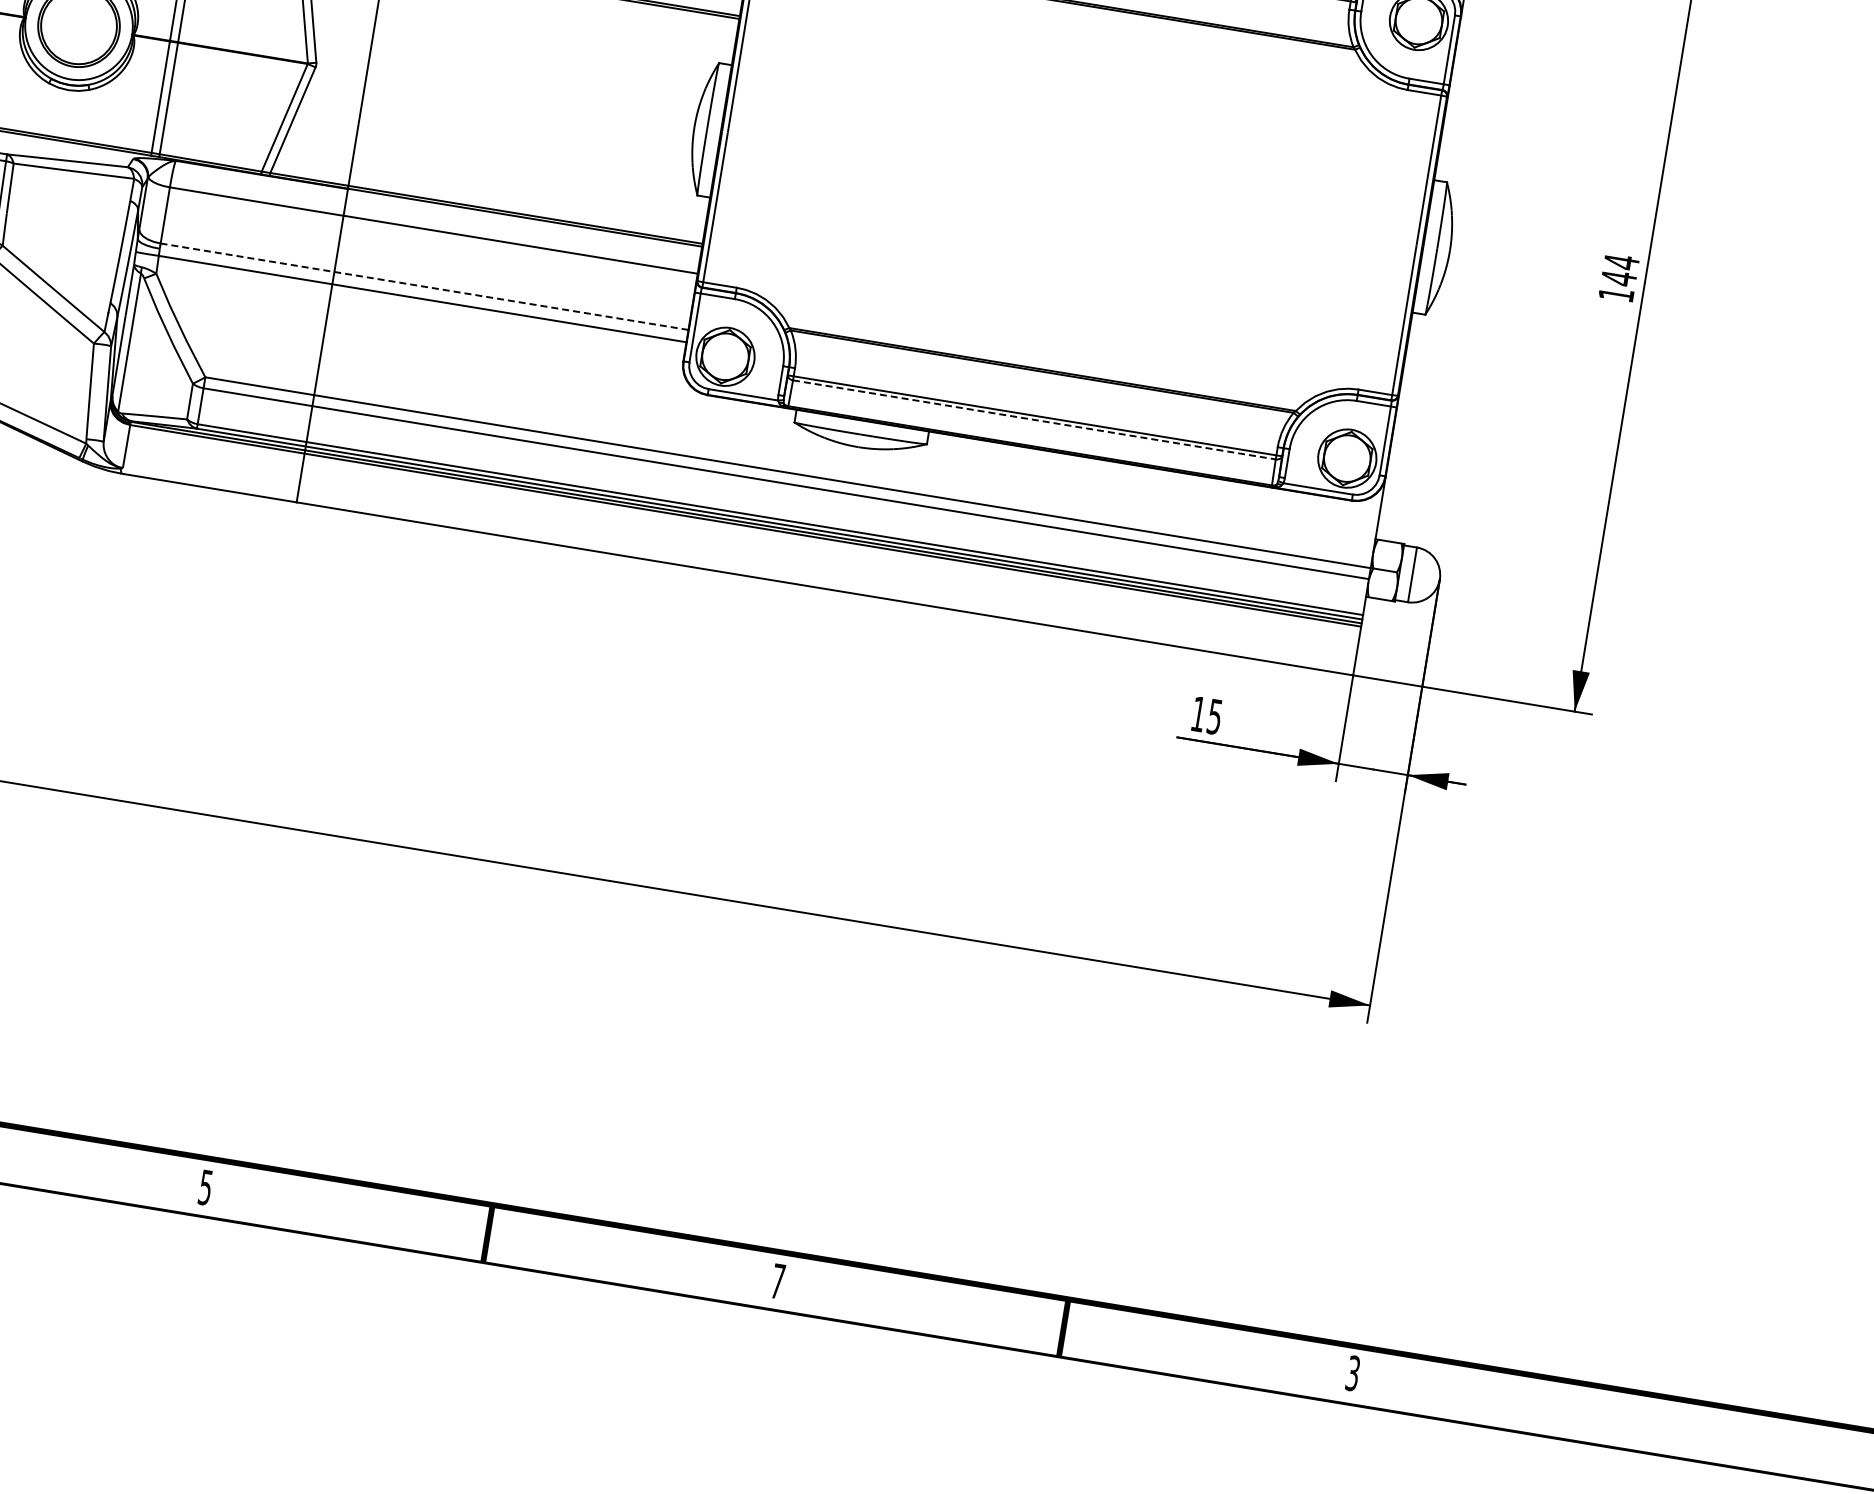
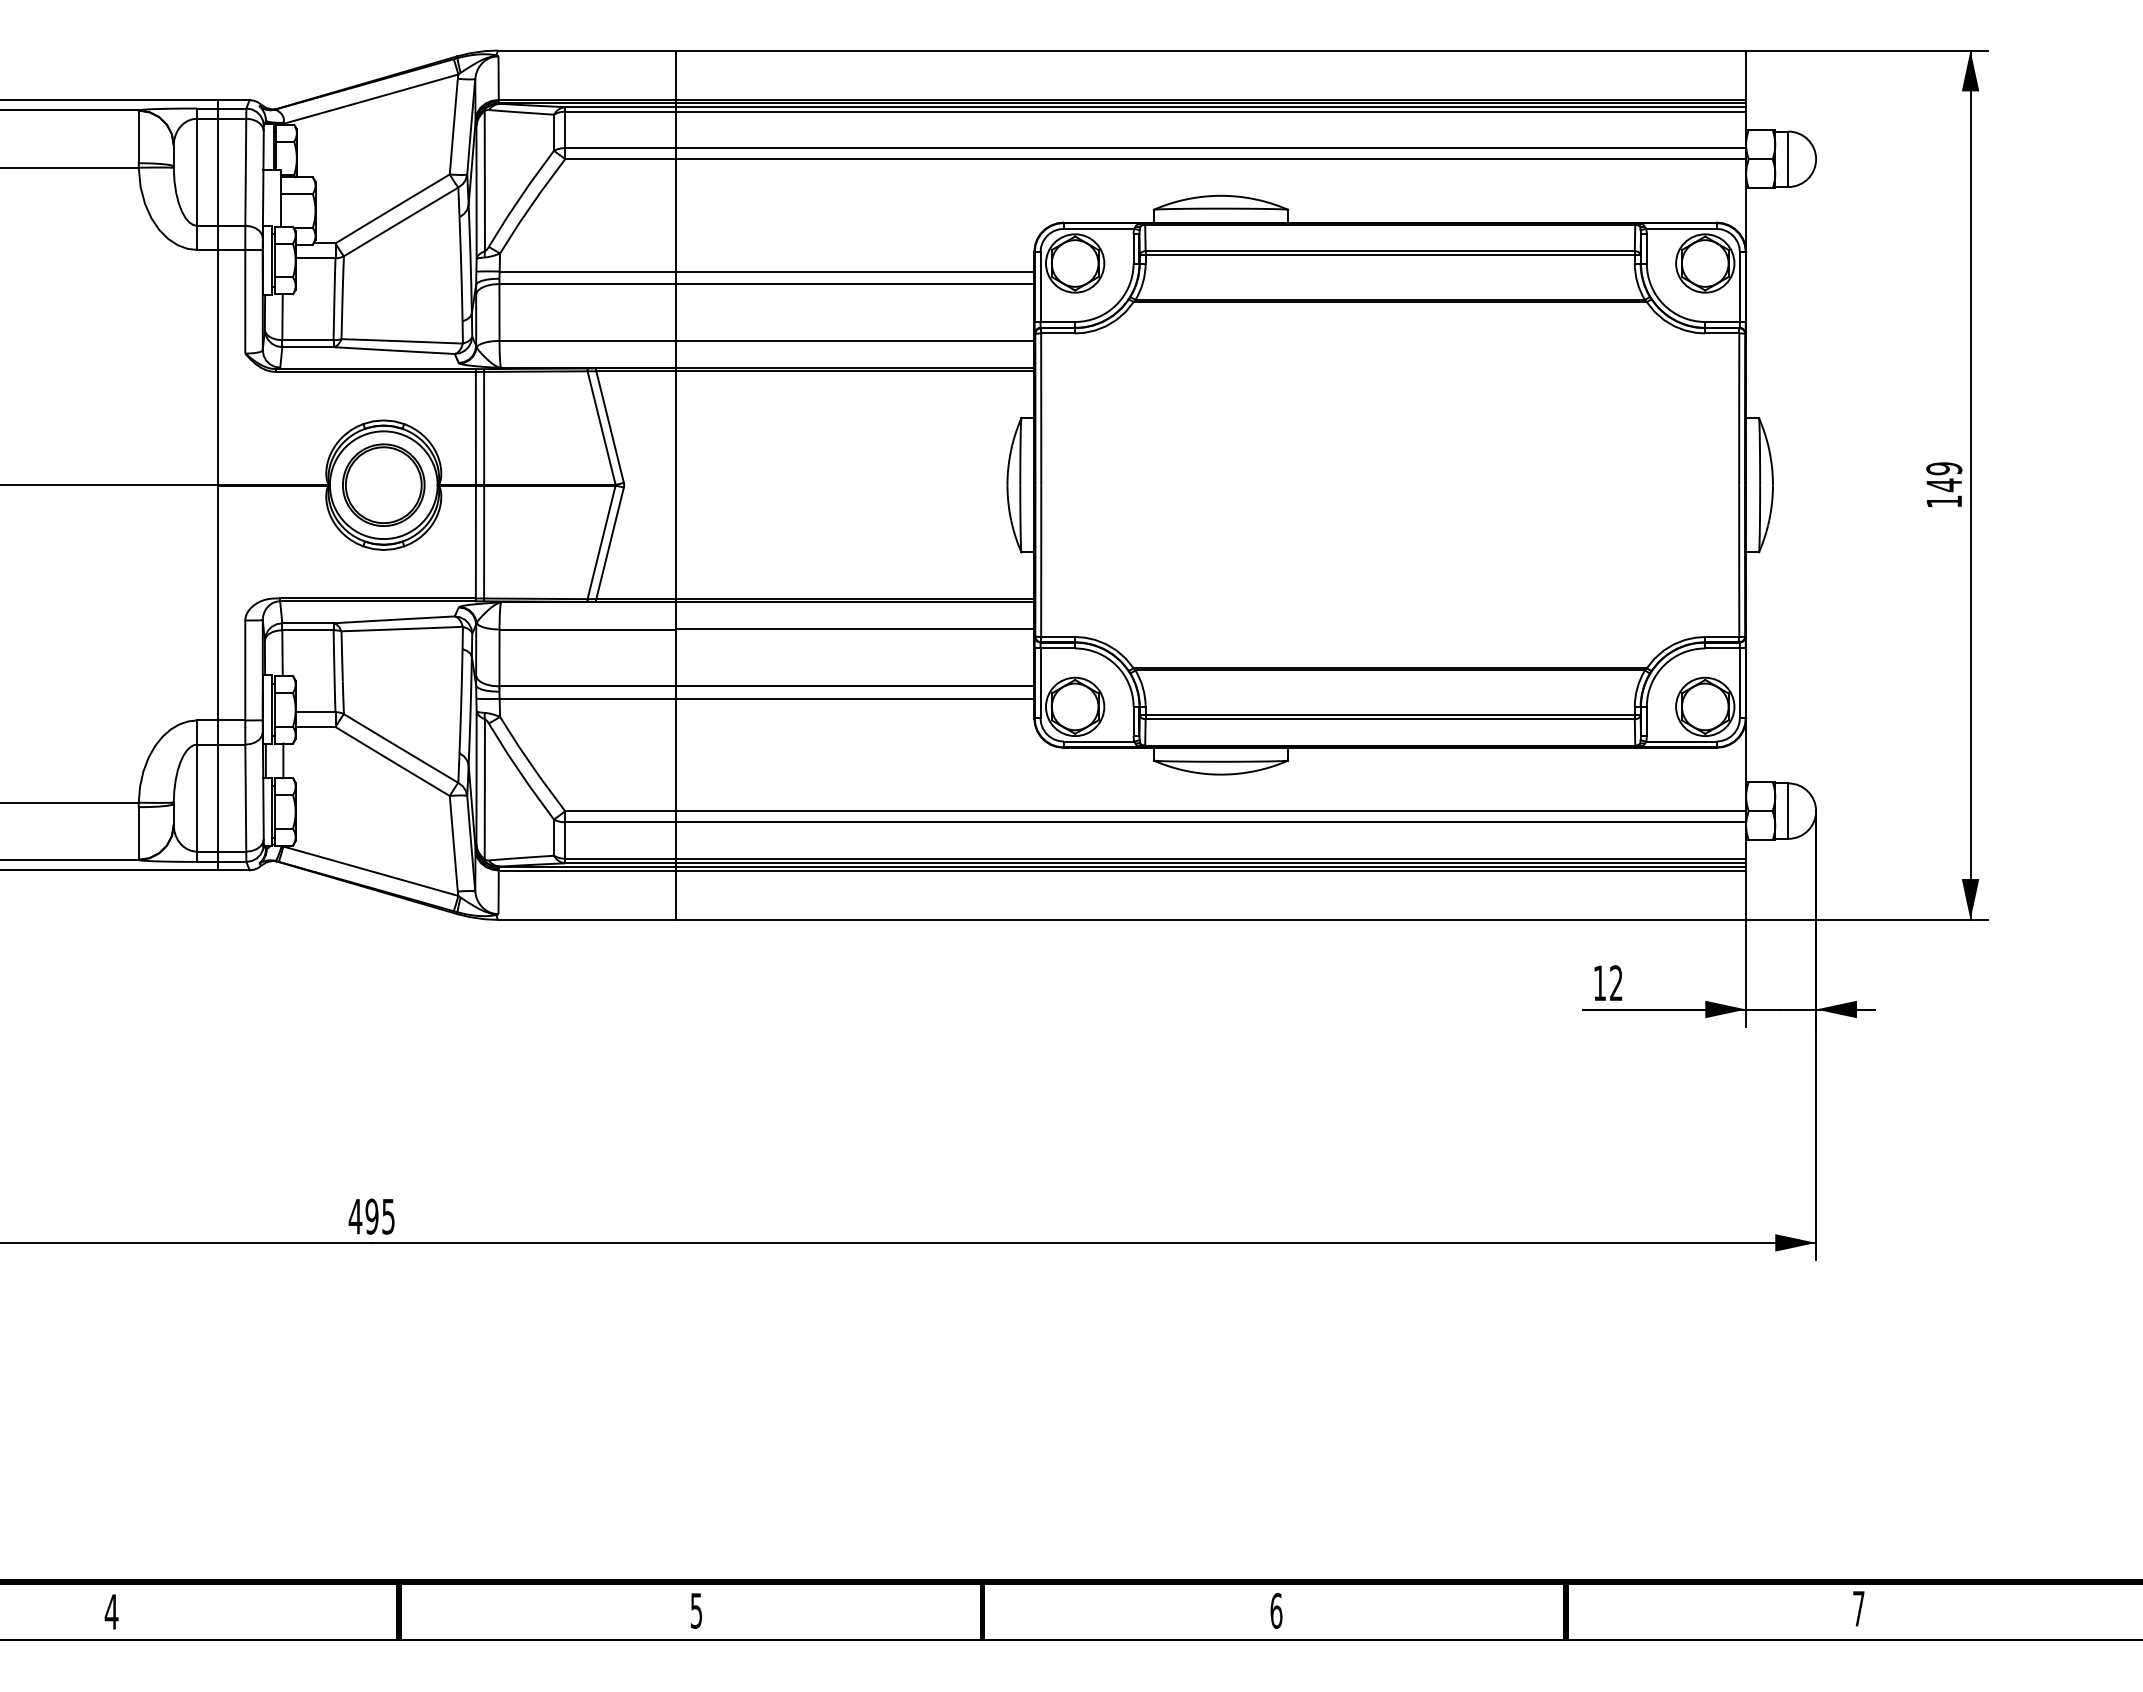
text: (1621, 261) -> (1944, 468), 144 -> 149
line: (424, 286) -> (766, 686), dashed -> solid
line: (1034, 420) -> (1390, 719), dashed -> solid
text: (1215, 717) -> (1616, 983), 15 -> 12
text: (778, 1281) -> (1276, 1610), 7 -> 6
text: (1352, 1373) -> (1858, 1608), 3 -> 7

